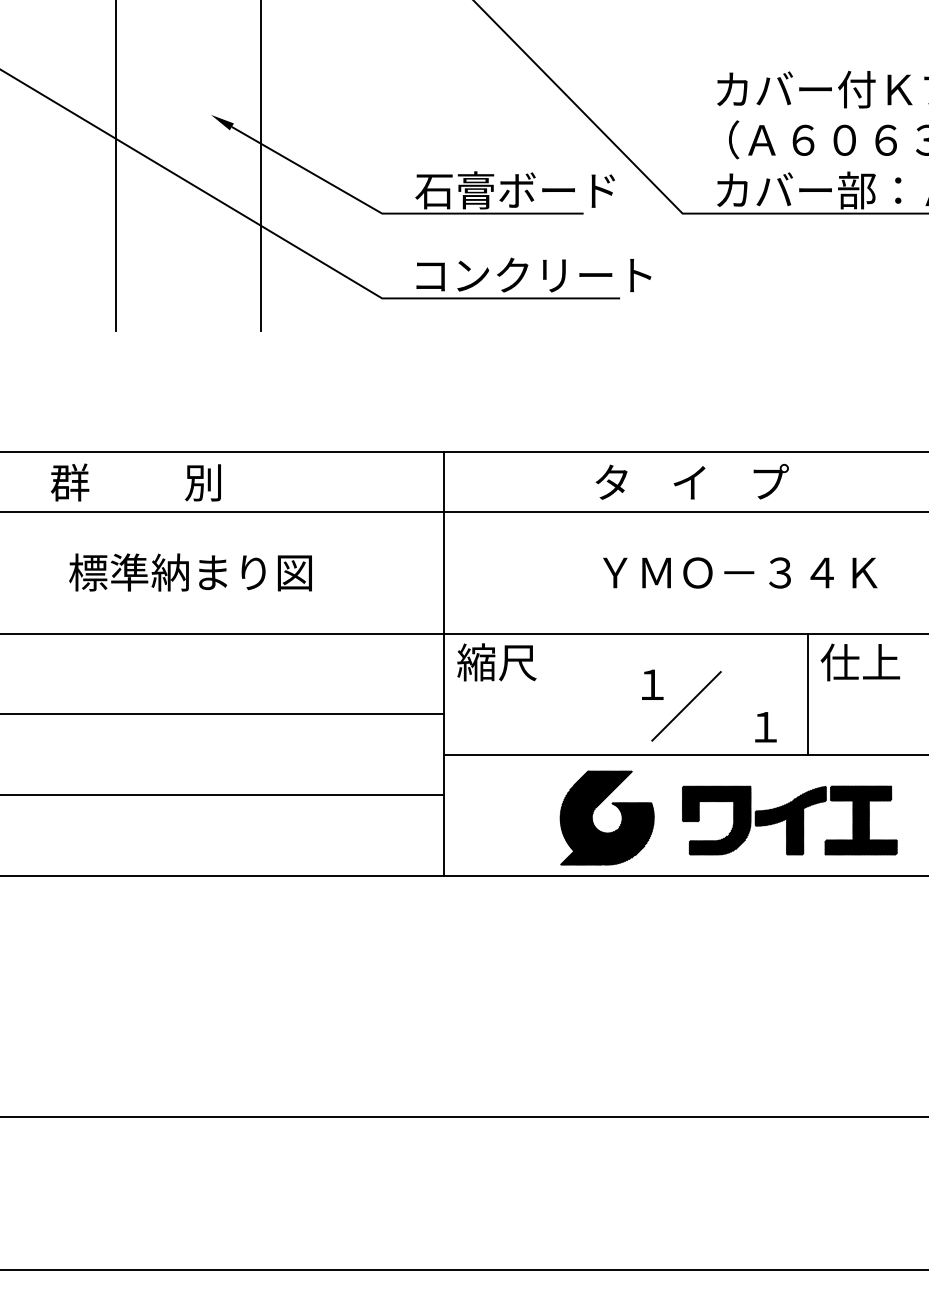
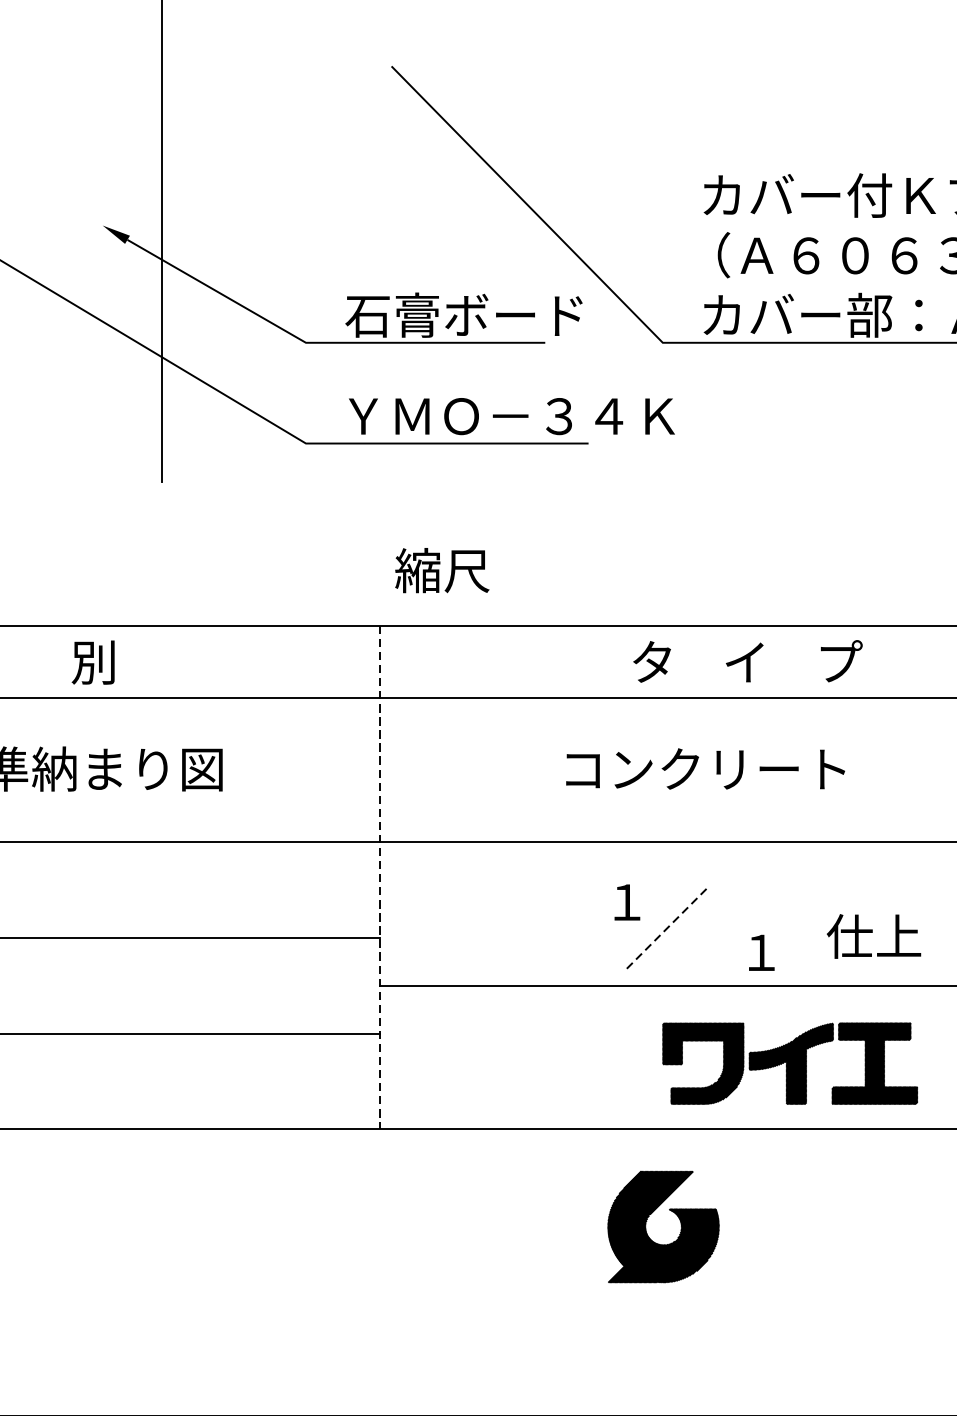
text: (554, 274) -> (510, 415), コンクリート -> ＹＭＯ－３４Ｋ
text: (691, 481) -> (747, 660), moved
text: (739, 572) -> (730, 769), ＹＭＯ－３４Ｋ -> コンクリート
text: (496, 662) -> (441, 570), moved
text: (859, 662) -> (872, 936), moved
line: (444, 664) -> (380, 878), solid -> dashed
line: (807, 693) -> (811, 912), removed
line: (686, 705) -> (667, 927), solid -> dashed
part: (593, 814) -> (647, 1222), moved

